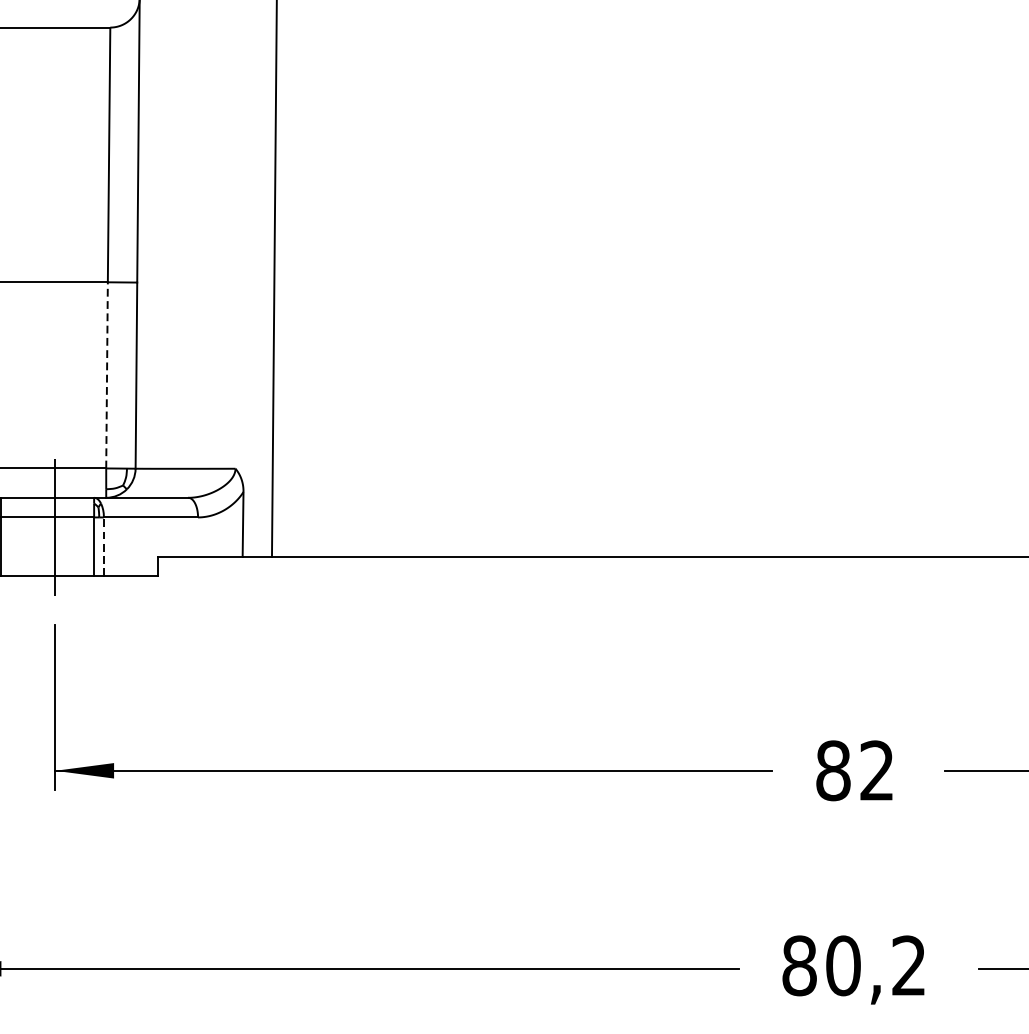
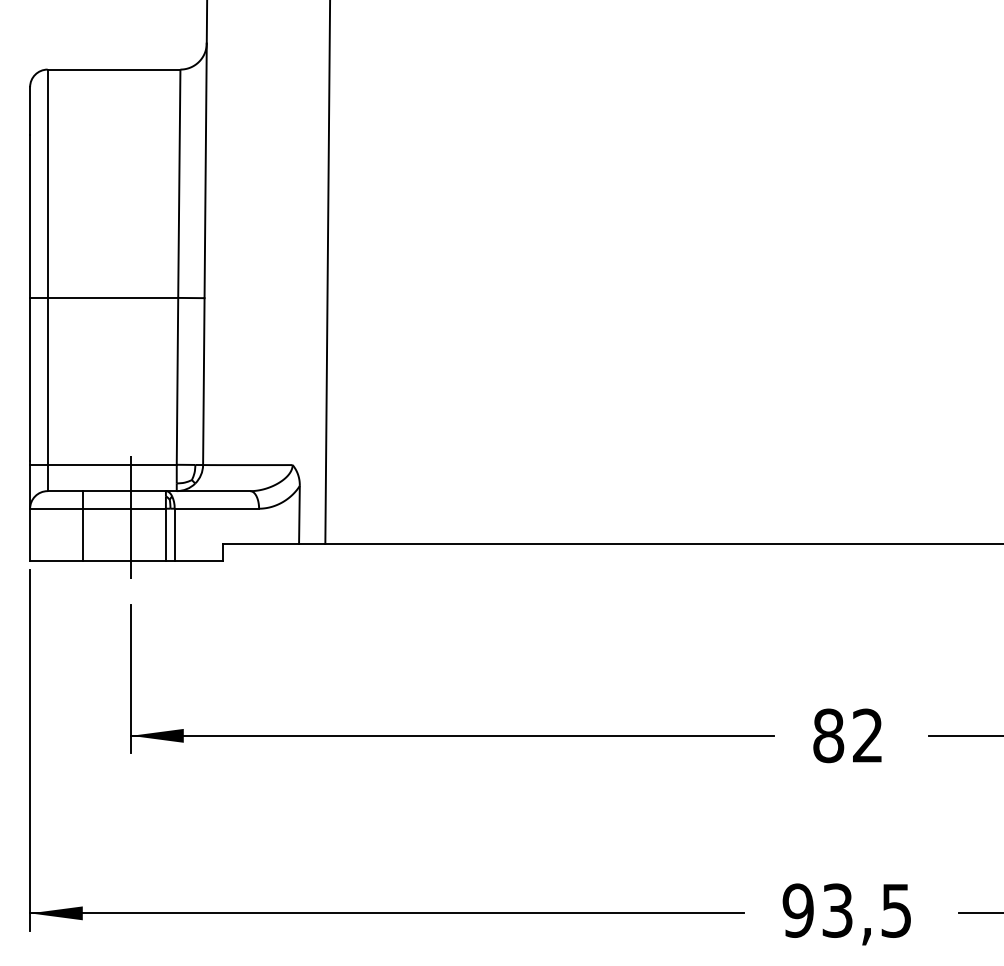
line: (107, 374) -> (177, 380), dashed -> solid
line: (103, 546) -> (174, 534), dashed -> solid
text: (853, 965) -> (846, 910), 80,2 -> 93,5

